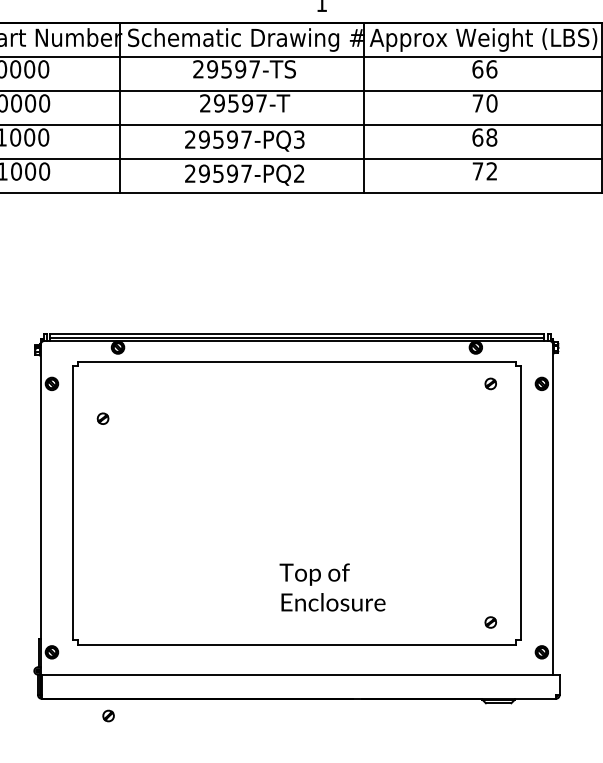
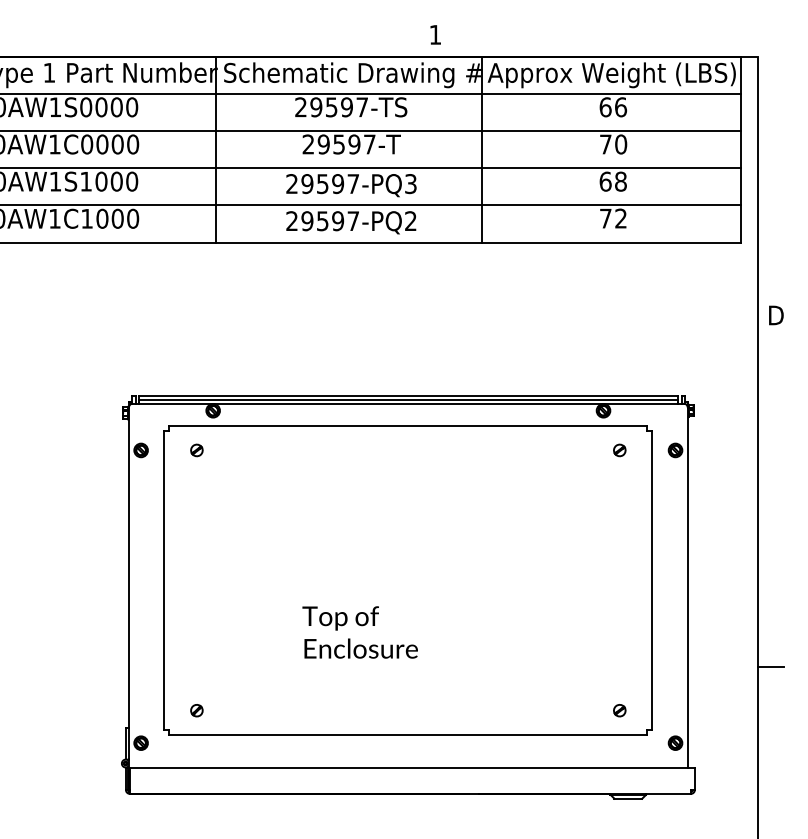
part: (102, 418) -> (196, 450), moved
text: (331, 587) -> (359, 632), moved
part: (108, 715) -> (196, 710), moved

